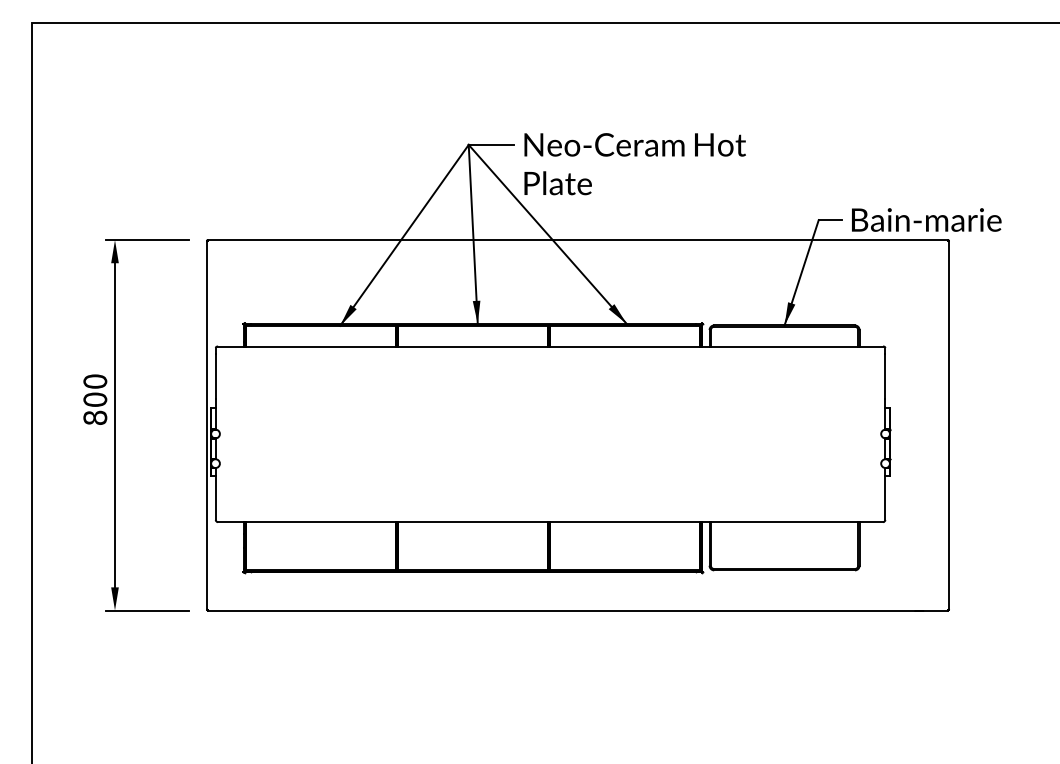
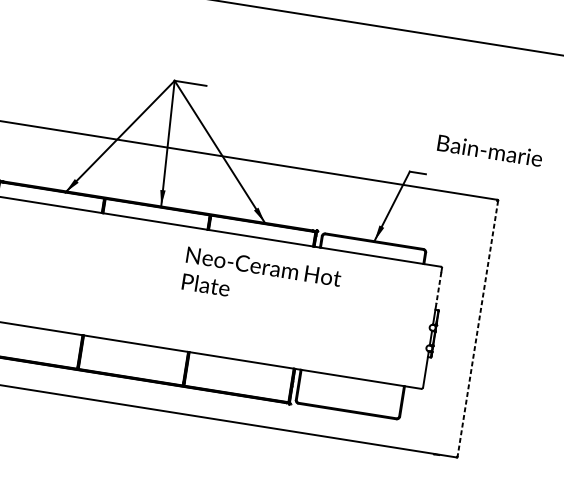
text: (634, 164) -> (261, 280), moved
text: (926, 219) -> (489, 150), moved
line: (885, 376) -> (439, 287), solid -> dashed
line: (949, 426) -> (478, 329), solid -> dashed

